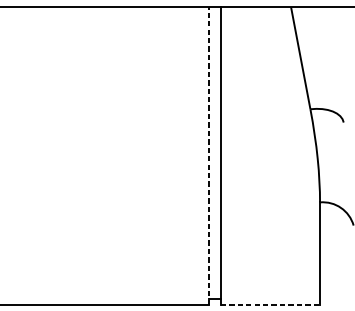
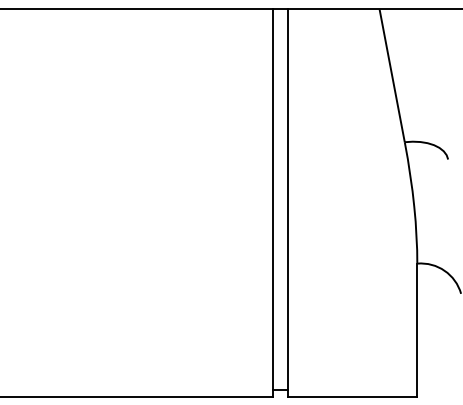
line: (209, 156) -> (273, 203), dashed -> solid
line: (270, 305) -> (352, 397), dashed -> solid

